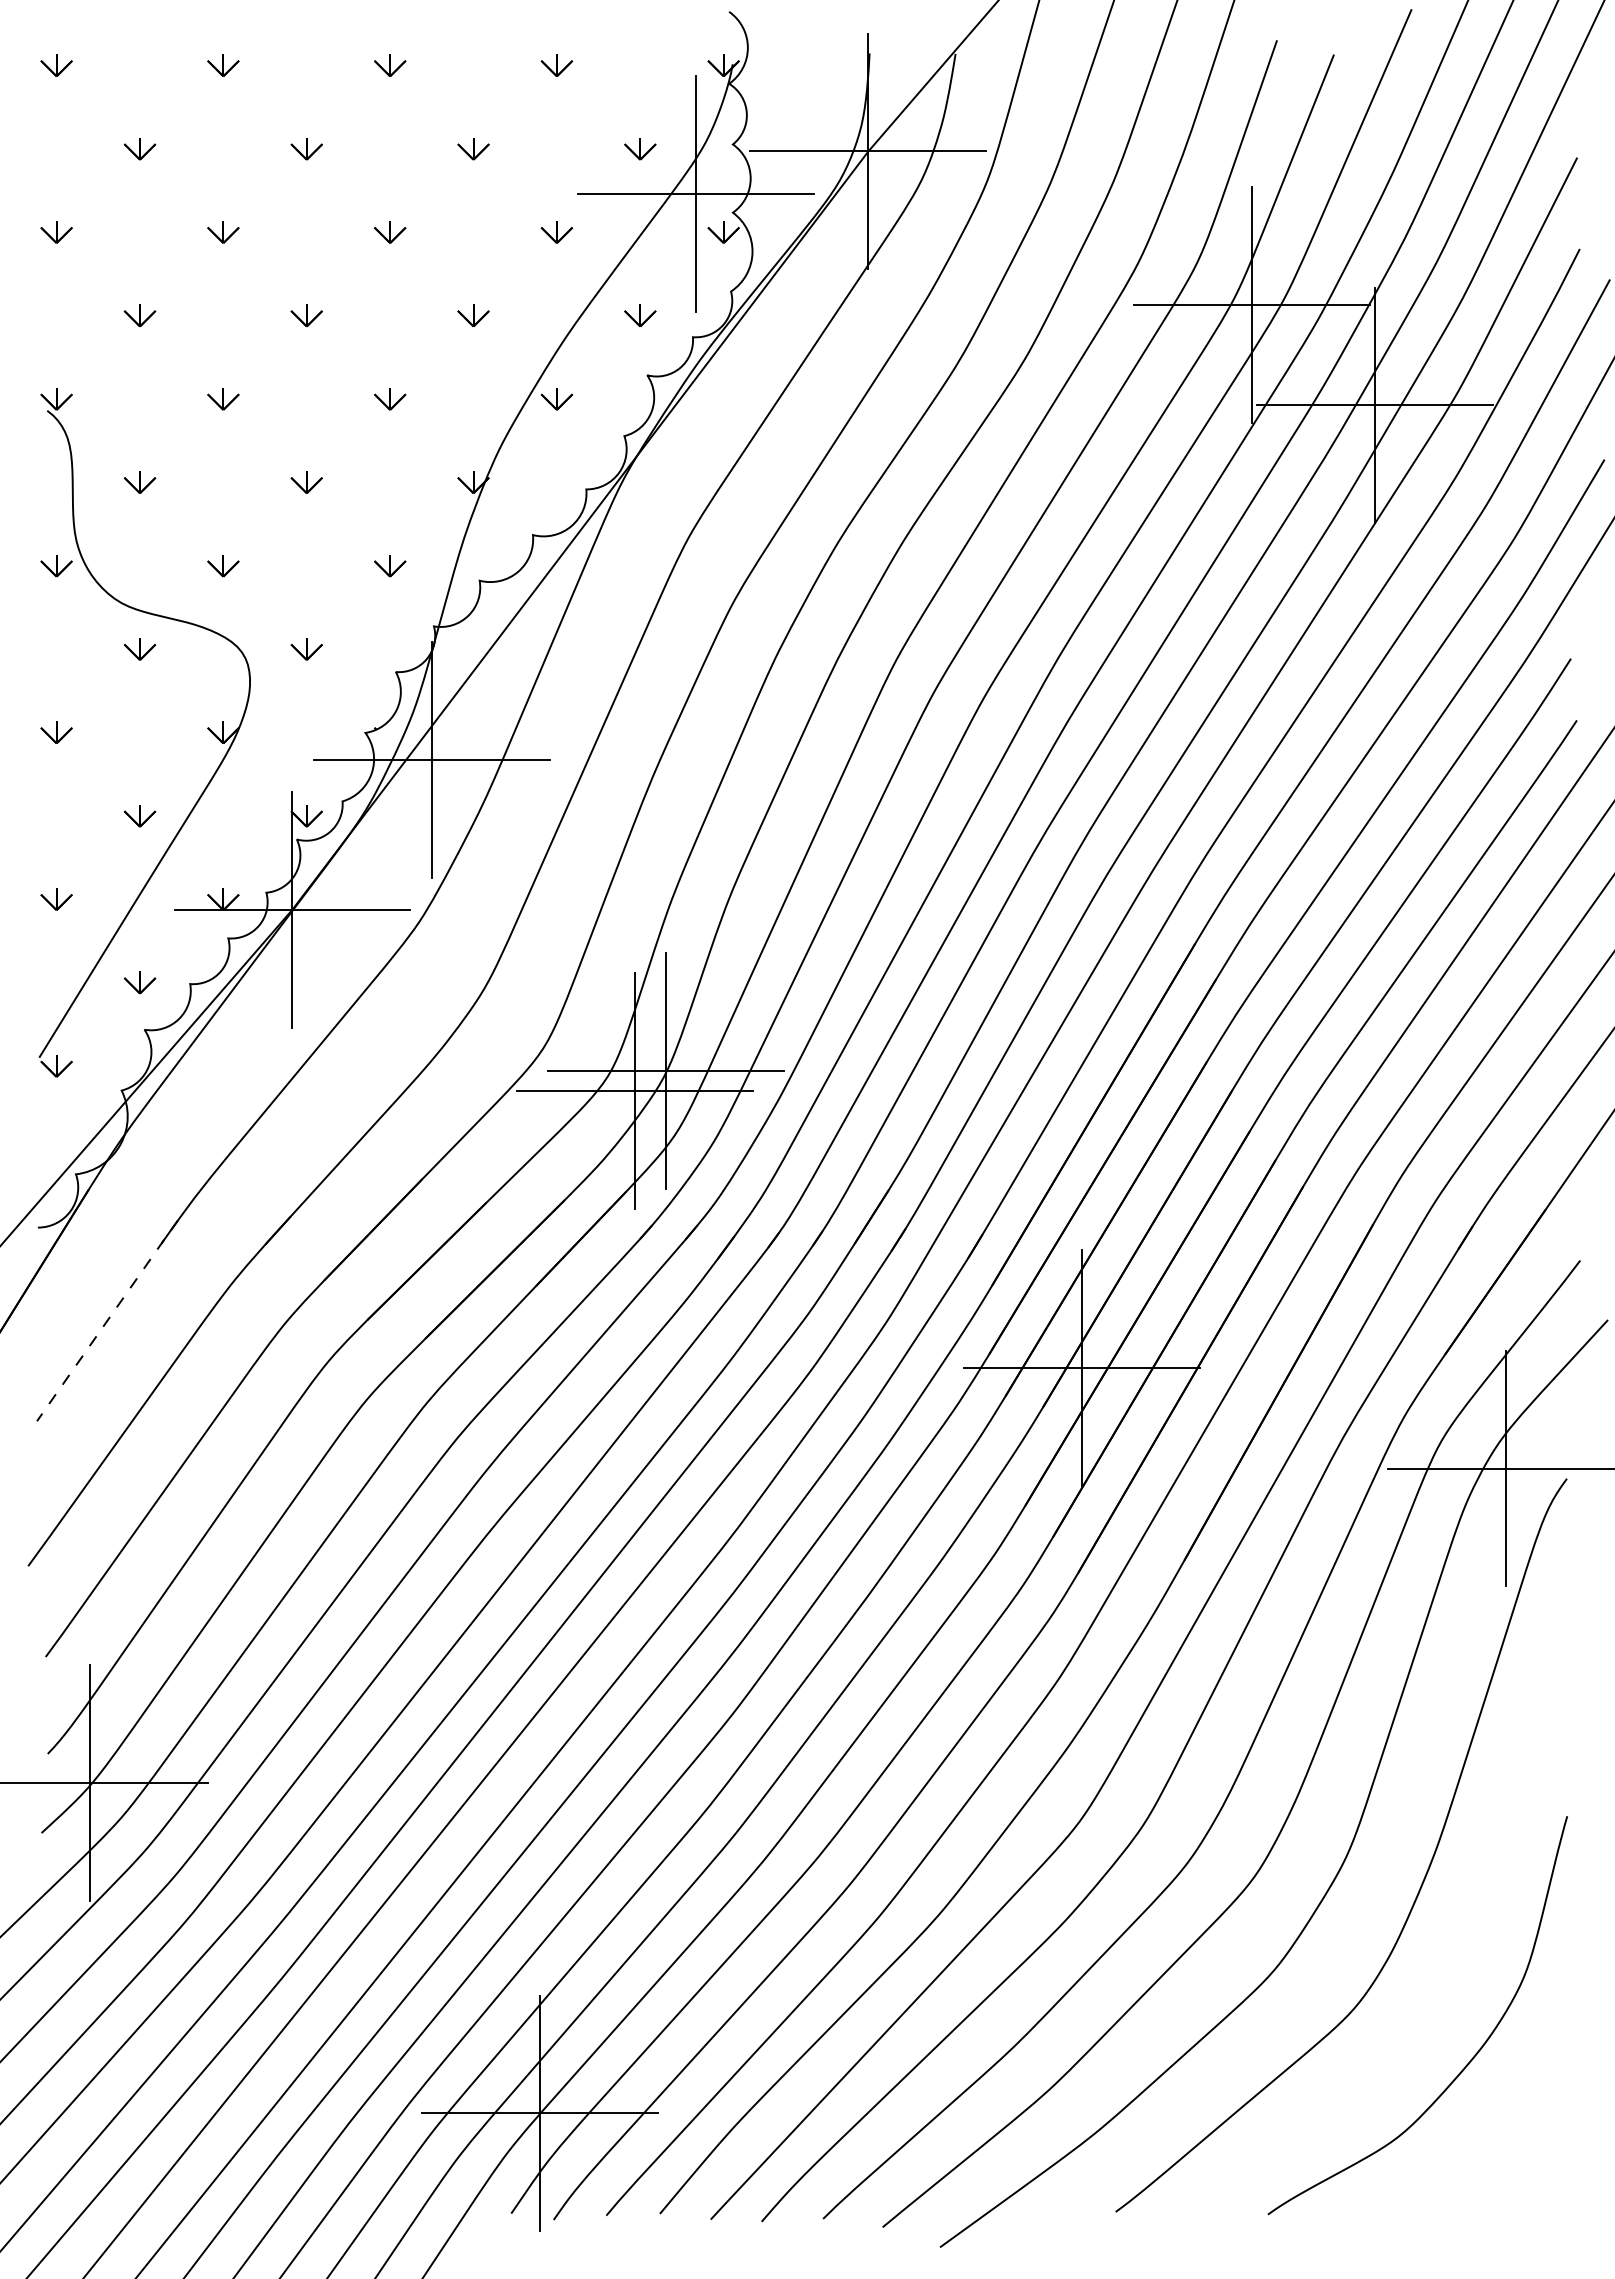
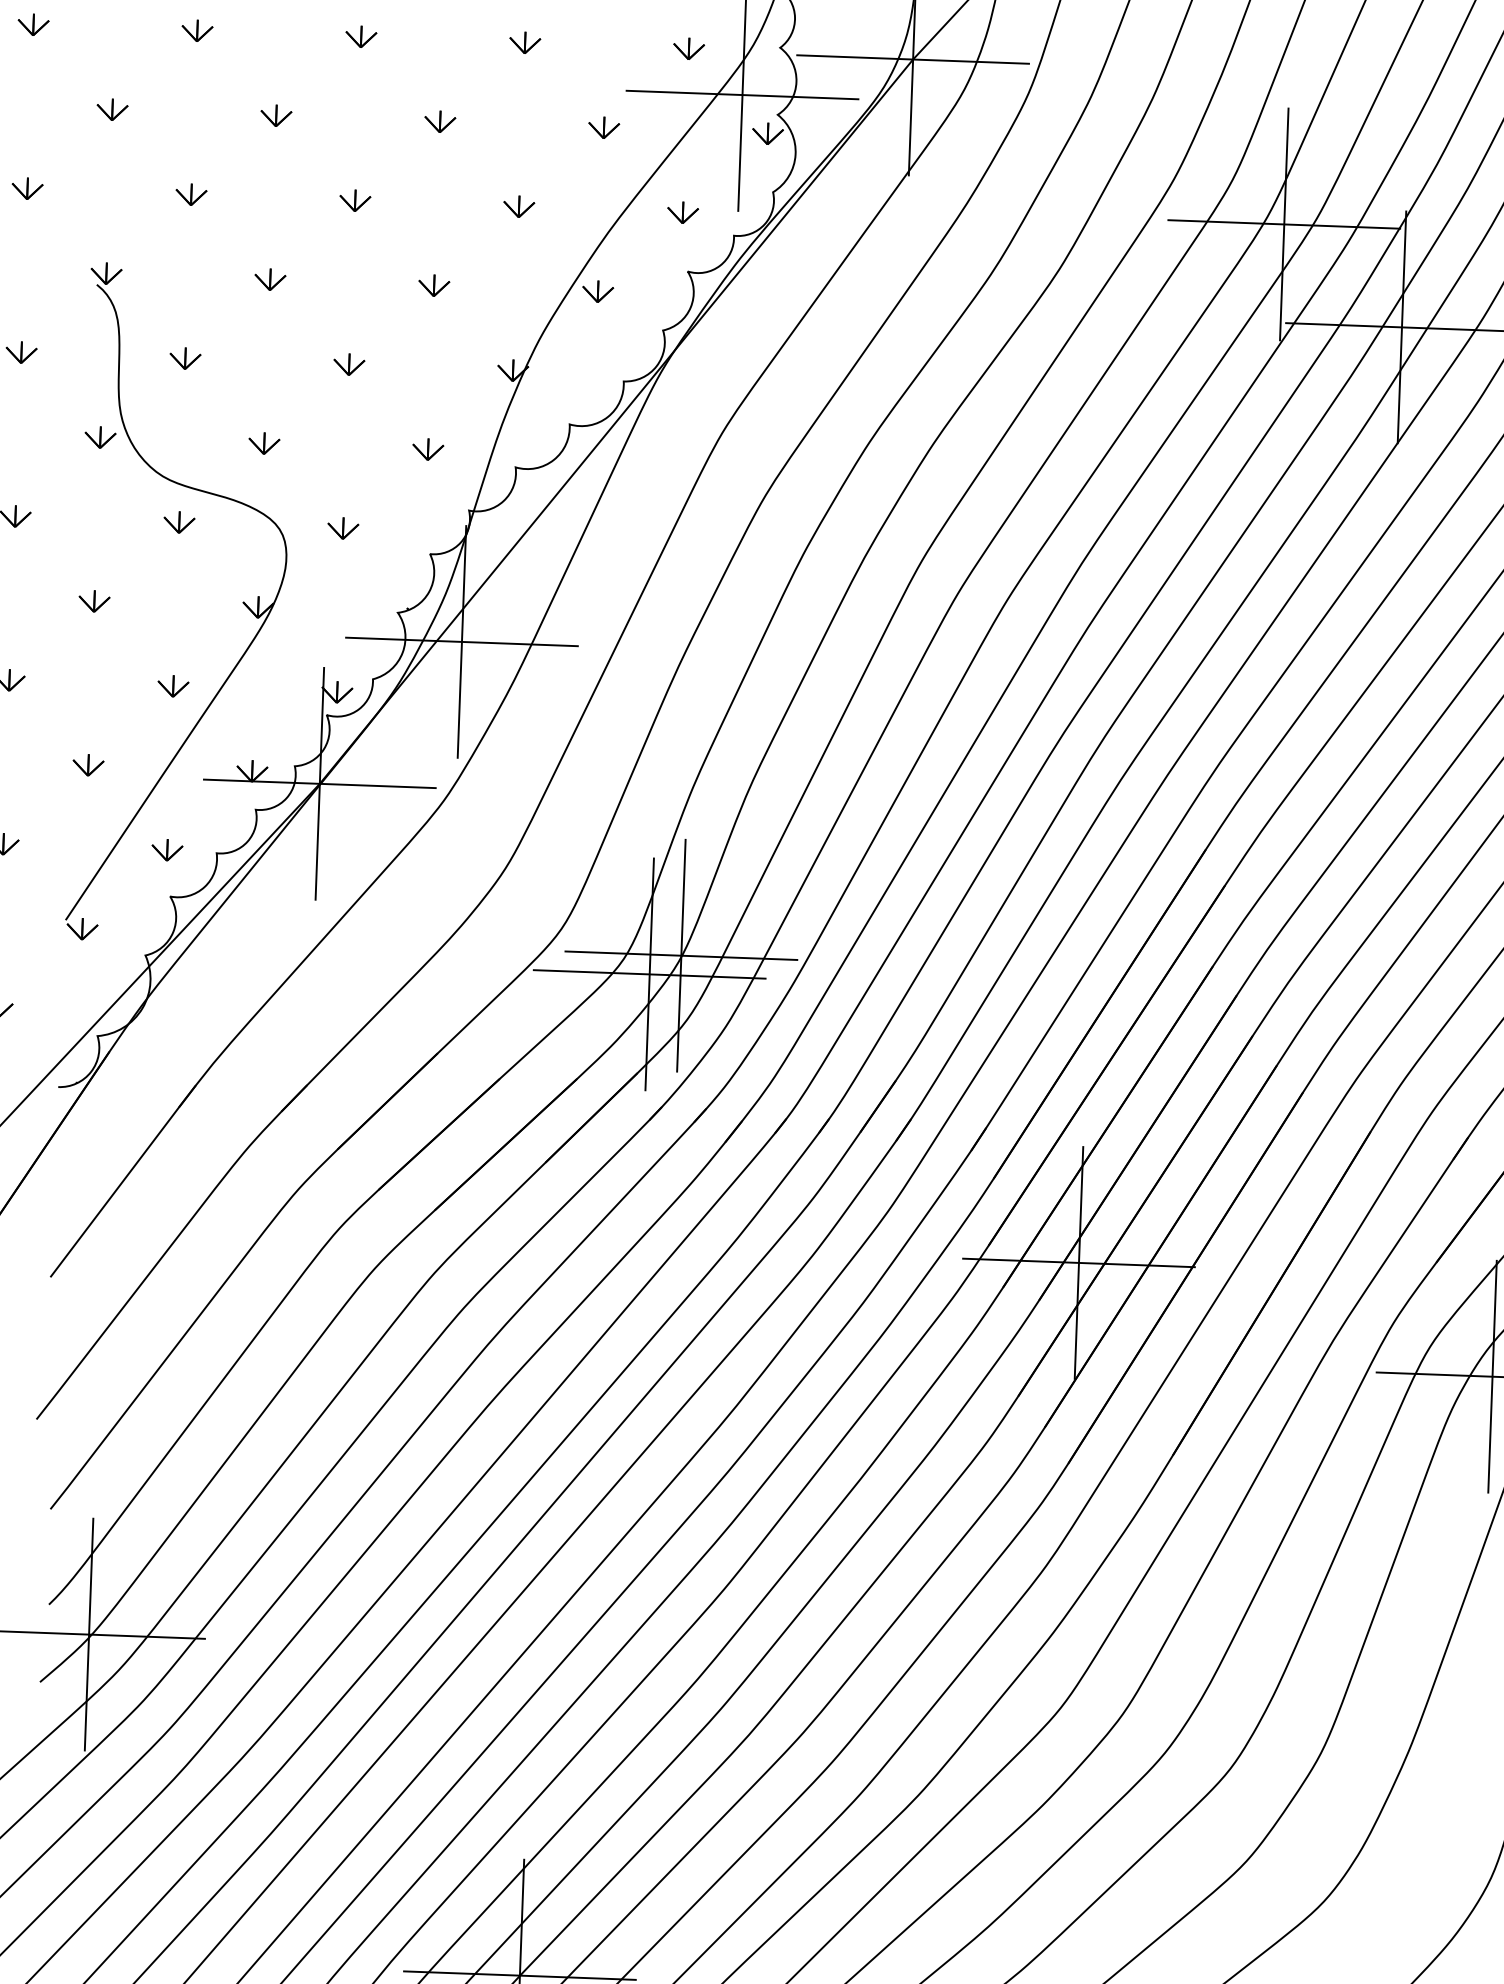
line: (107, 1320) -> (123, 1180), dashed -> solid

